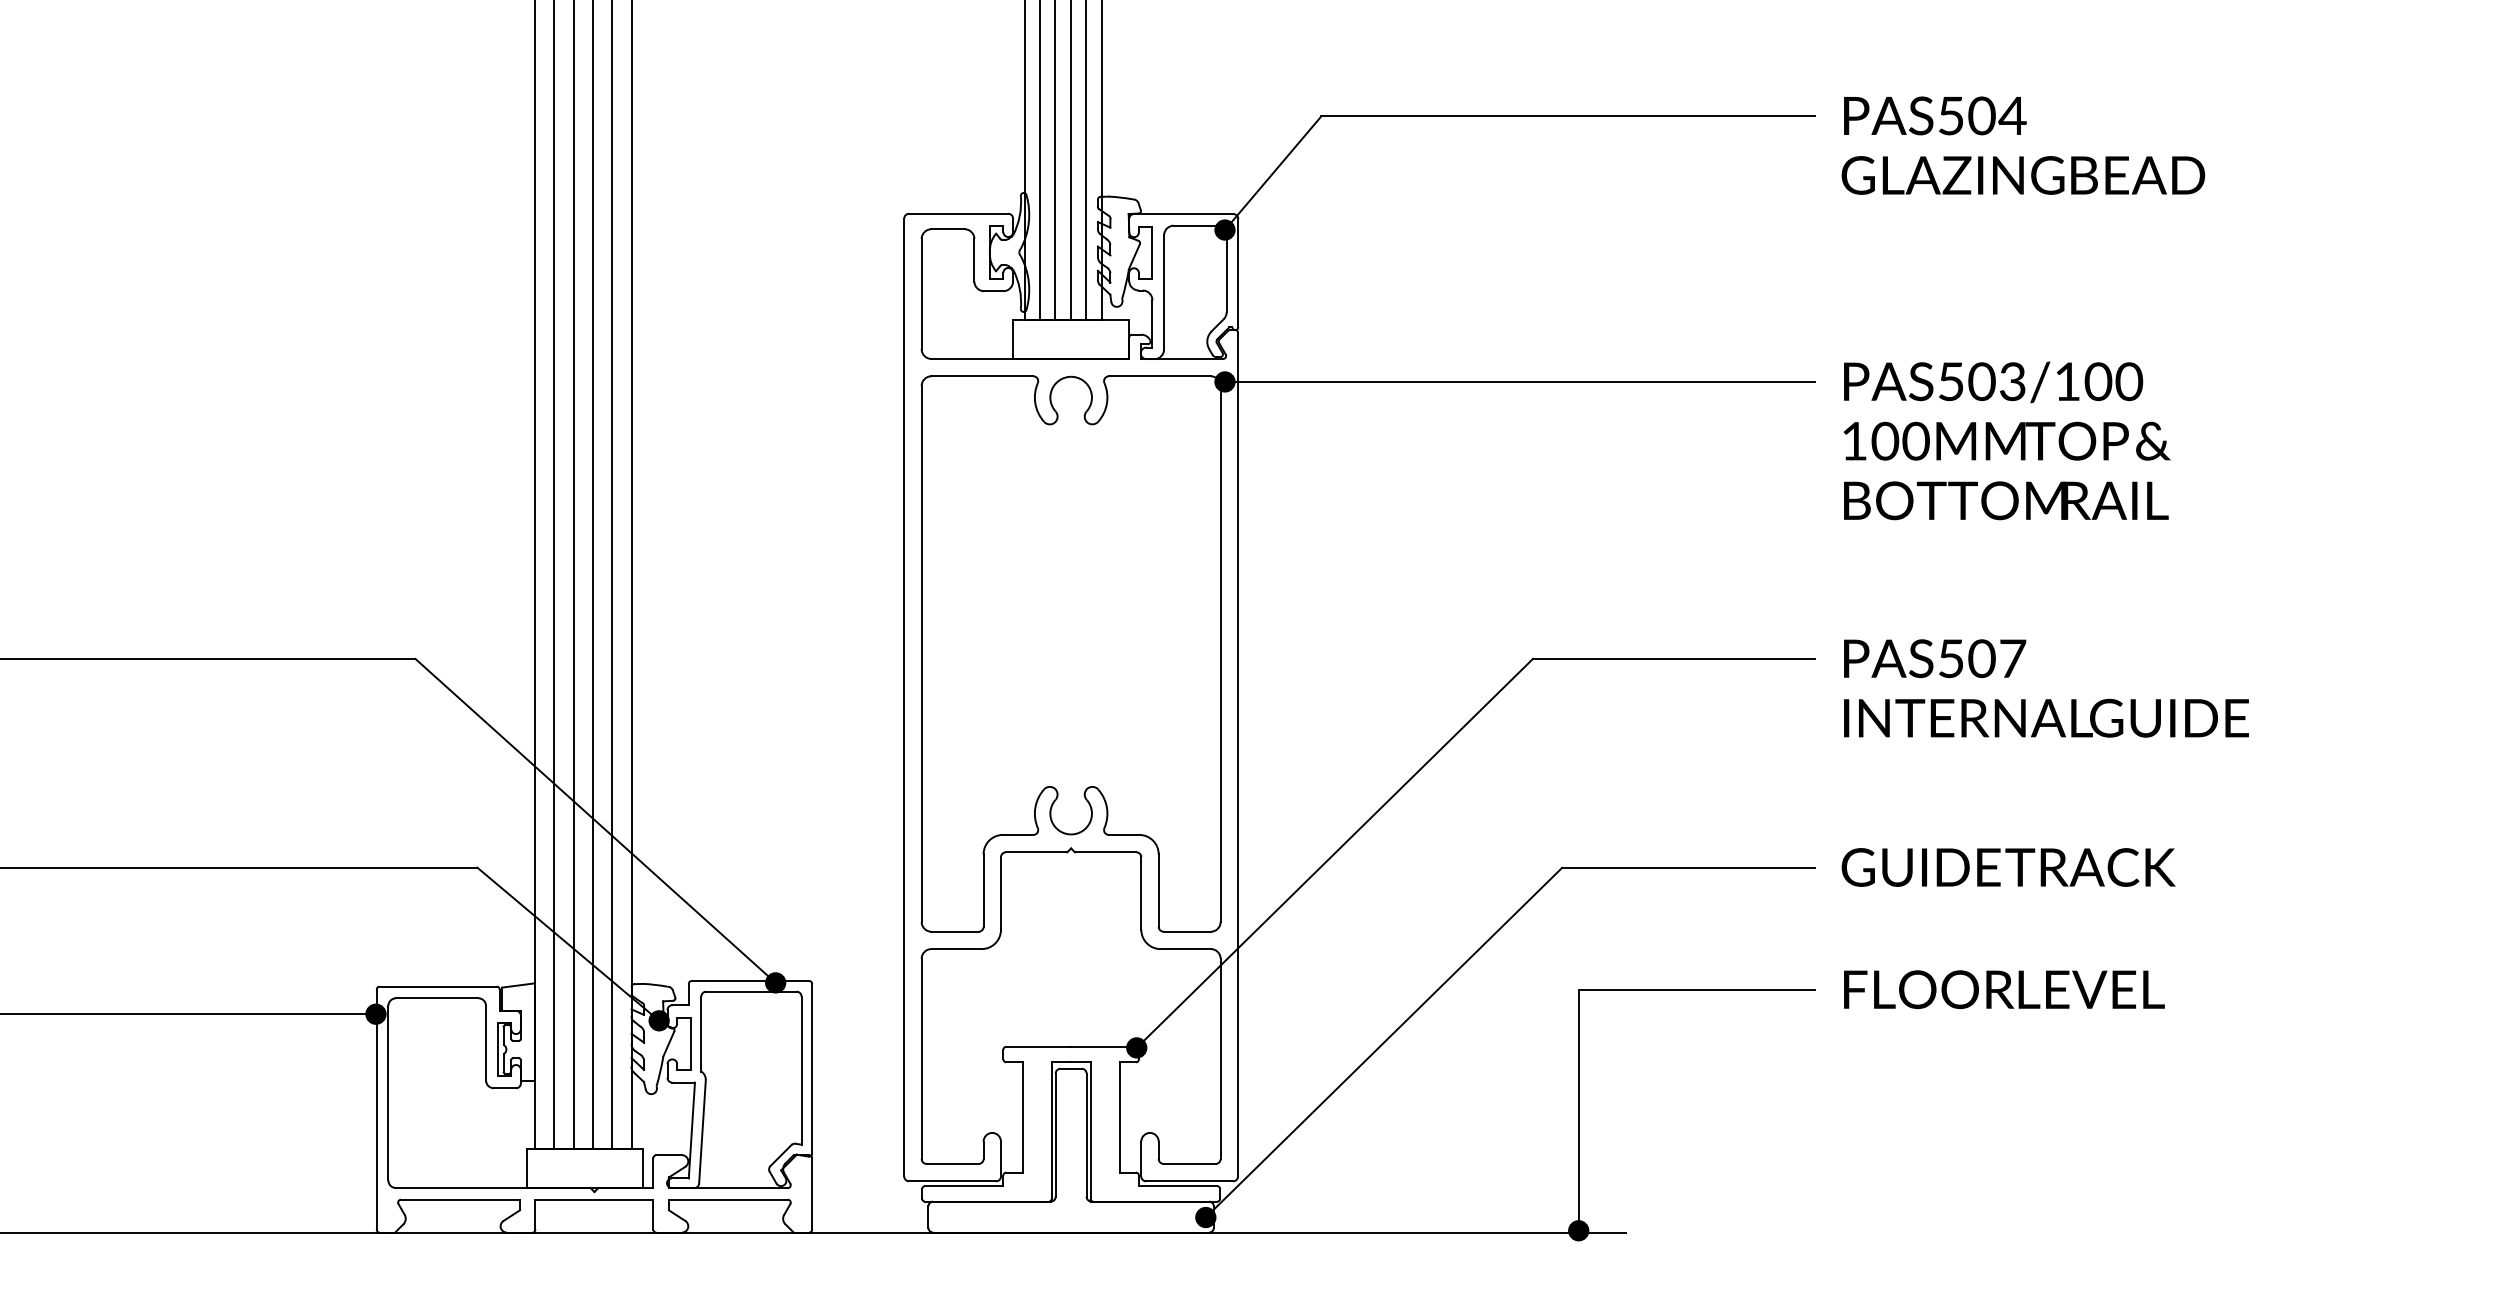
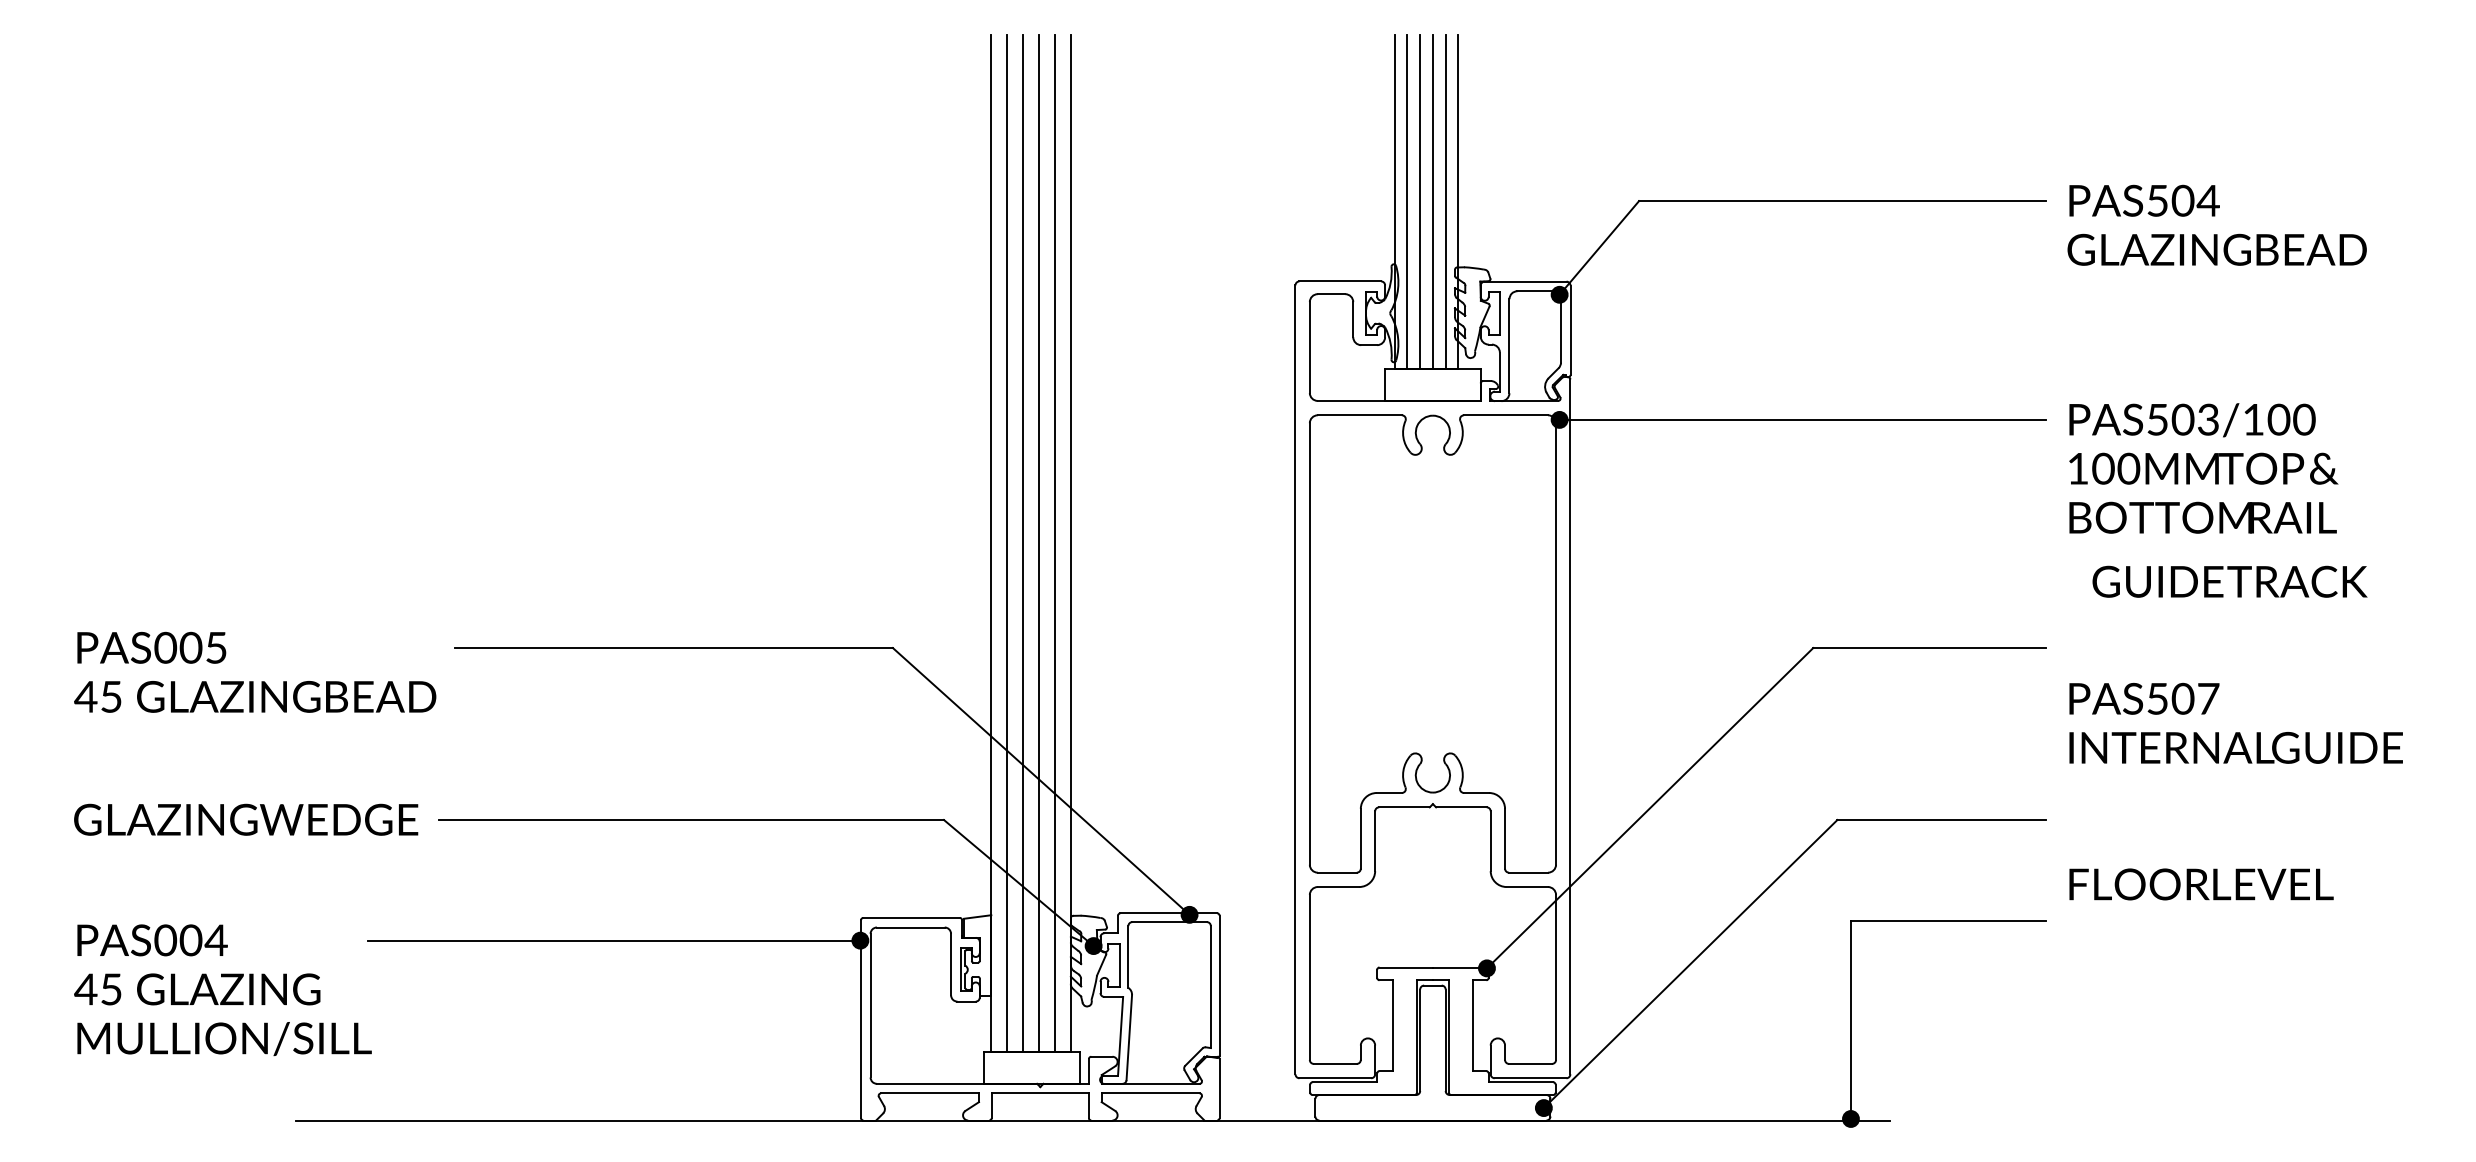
text: (2045, 687) -> (2235, 722), moved
text: (2007, 867) -> (2229, 581), moved
text: (2004, 989) -> (2201, 884), moved

